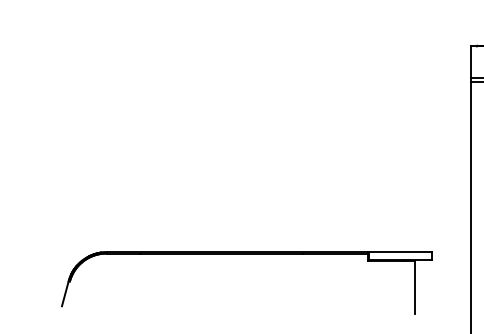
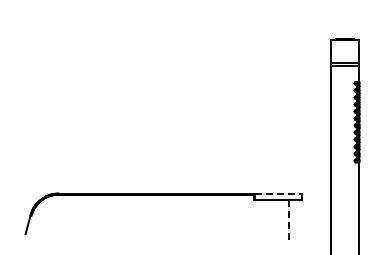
line: (400, 252) -> (278, 193), solid -> dashed
line: (413, 286) -> (288, 219), solid -> dashed

